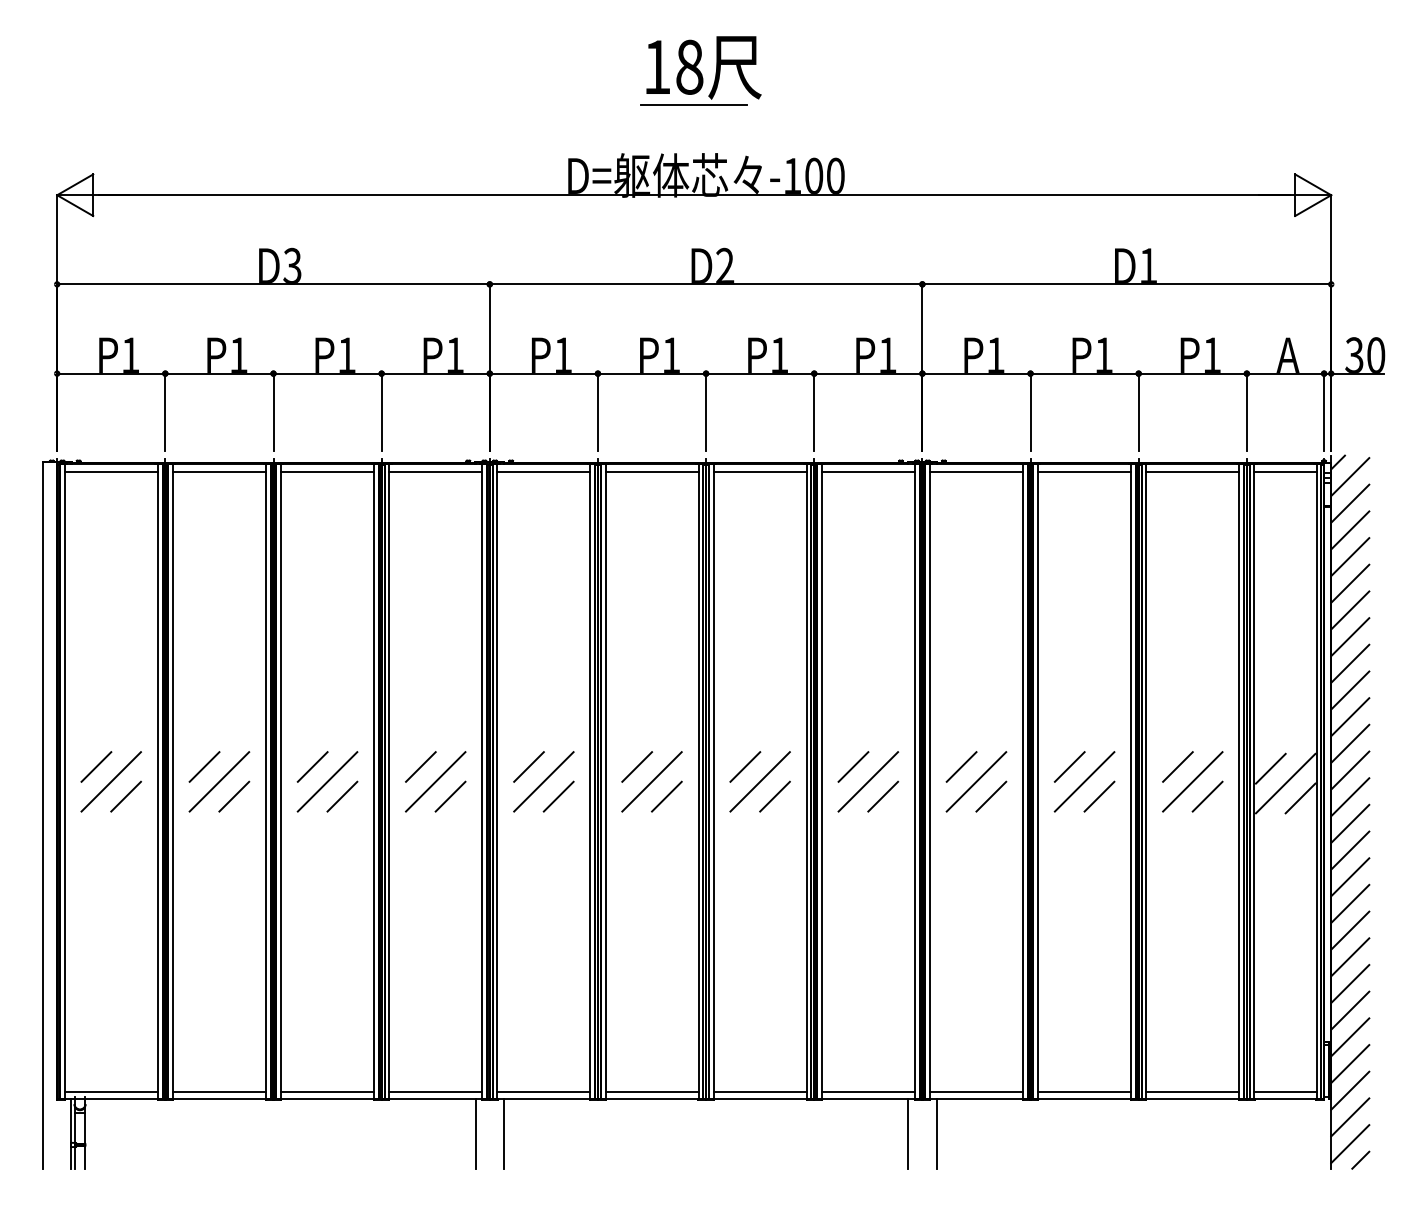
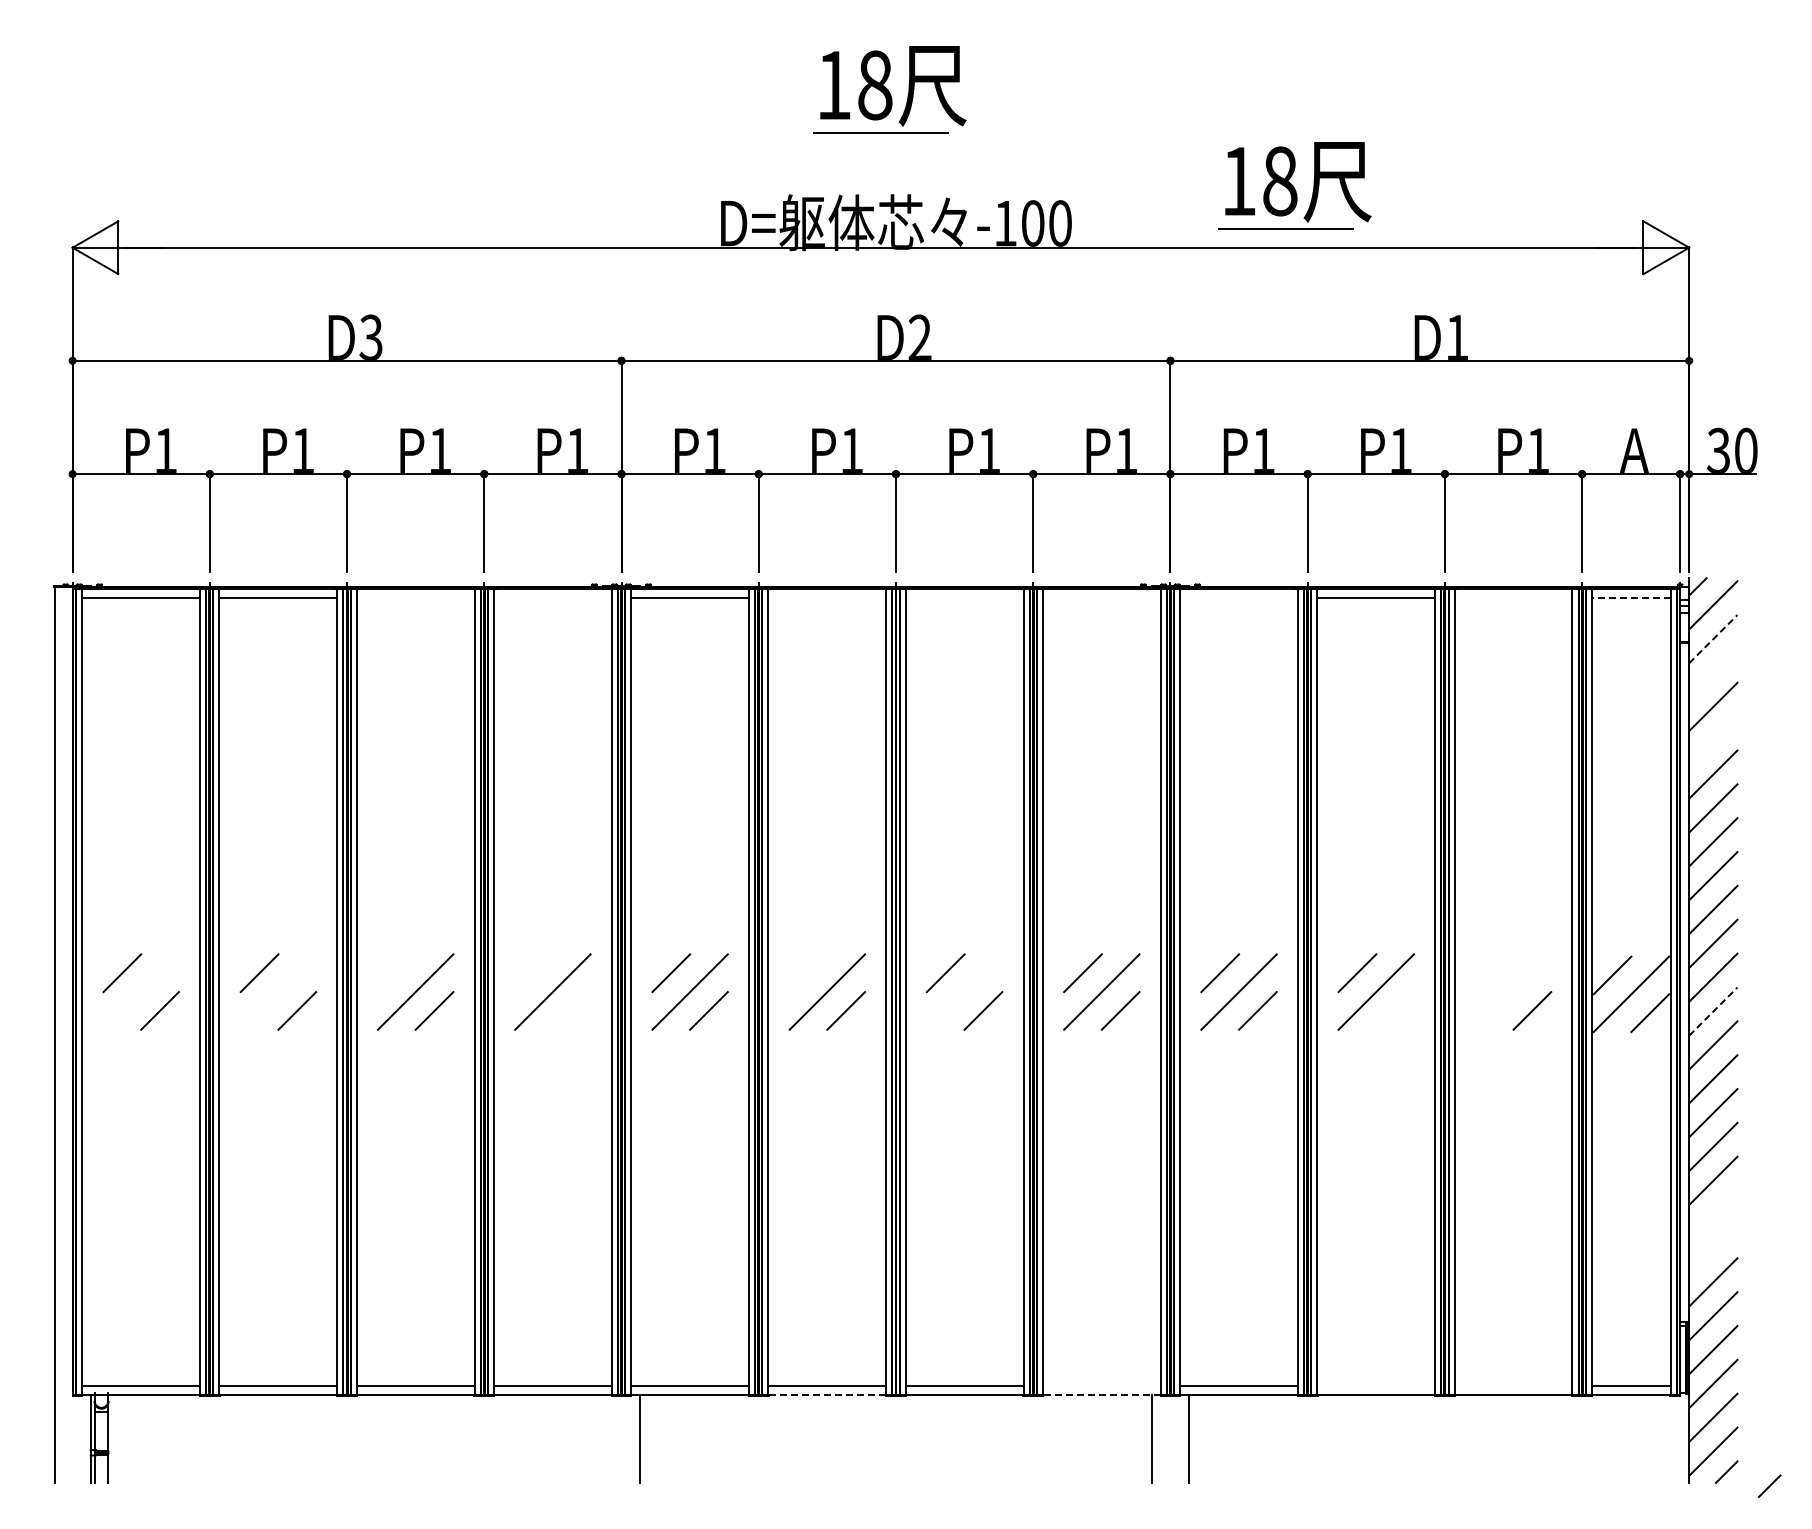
part: (1020, 146) -> (1294, 185), added
line: (327, 471) -> (415, 598), removed
line: (435, 471) -> (552, 598), removed
line: (652, 471) -> (827, 598), removed
line: (760, 471) -> (964, 598), removed
line: (868, 471) -> (1101, 598), removed
line: (976, 471) -> (1239, 598), removed
line: (1192, 471) -> (1513, 598), removed
line: (1284, 471) -> (1630, 598), solid -> dashed
line: (1350, 503) -> (1713, 638), solid -> dashed
line: (1350, 529) -> (1713, 672), removed
line: (1350, 583) -> (1713, 740), removed
line: (312, 767) -> (396, 973), removed
line: (420, 767) -> (533, 973), removed
line: (637, 767) -> (808, 973), removed
line: (1177, 767) -> (1494, 973), removed
line: (110, 781) -> (140, 991), removed
line: (219, 781) -> (278, 991), removed
line: (760, 781) -> (964, 991), removed
line: (1192, 781) -> (1513, 991), removed
line: (450, 796) -> (571, 1010), removed
line: (1098, 796) -> (1394, 1010), removed
line: (1350, 797) -> (1713, 1011), solid -> dashed
line: (1350, 957) -> (1713, 1214), removed
line: (1350, 983) -> (1713, 1248), removed
line: (868, 1091) -> (1101, 1385), removed
line: (1084, 1091) -> (1376, 1385), removed
line: (1192, 1091) -> (1513, 1385), removed
line: (652, 1099) -> (827, 1394), solid -> dashed
line: (868, 1099) -> (1101, 1394), solid -> dashed
line: (475, 1133) -> (603, 1438), removed
line: (1394, 1170) -> (1769, 1485), added

